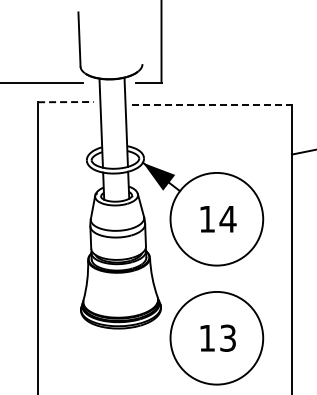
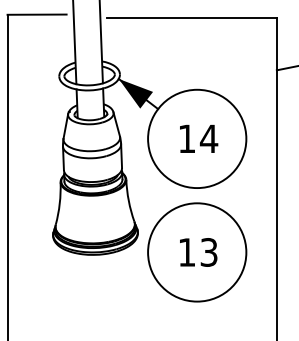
line: (65, 102) -> (36, 15), dashed -> solid
line: (212, 104) -> (192, 17), dashed -> solid
part: (216, 338) -> (196, 252), moved

